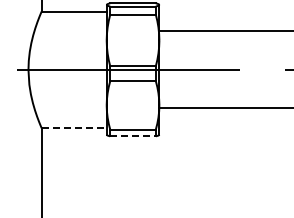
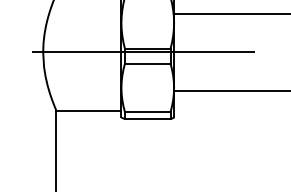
line: (74, 128) -> (89, 111), dashed -> solid
line: (133, 136) -> (148, 119), dashed -> solid

